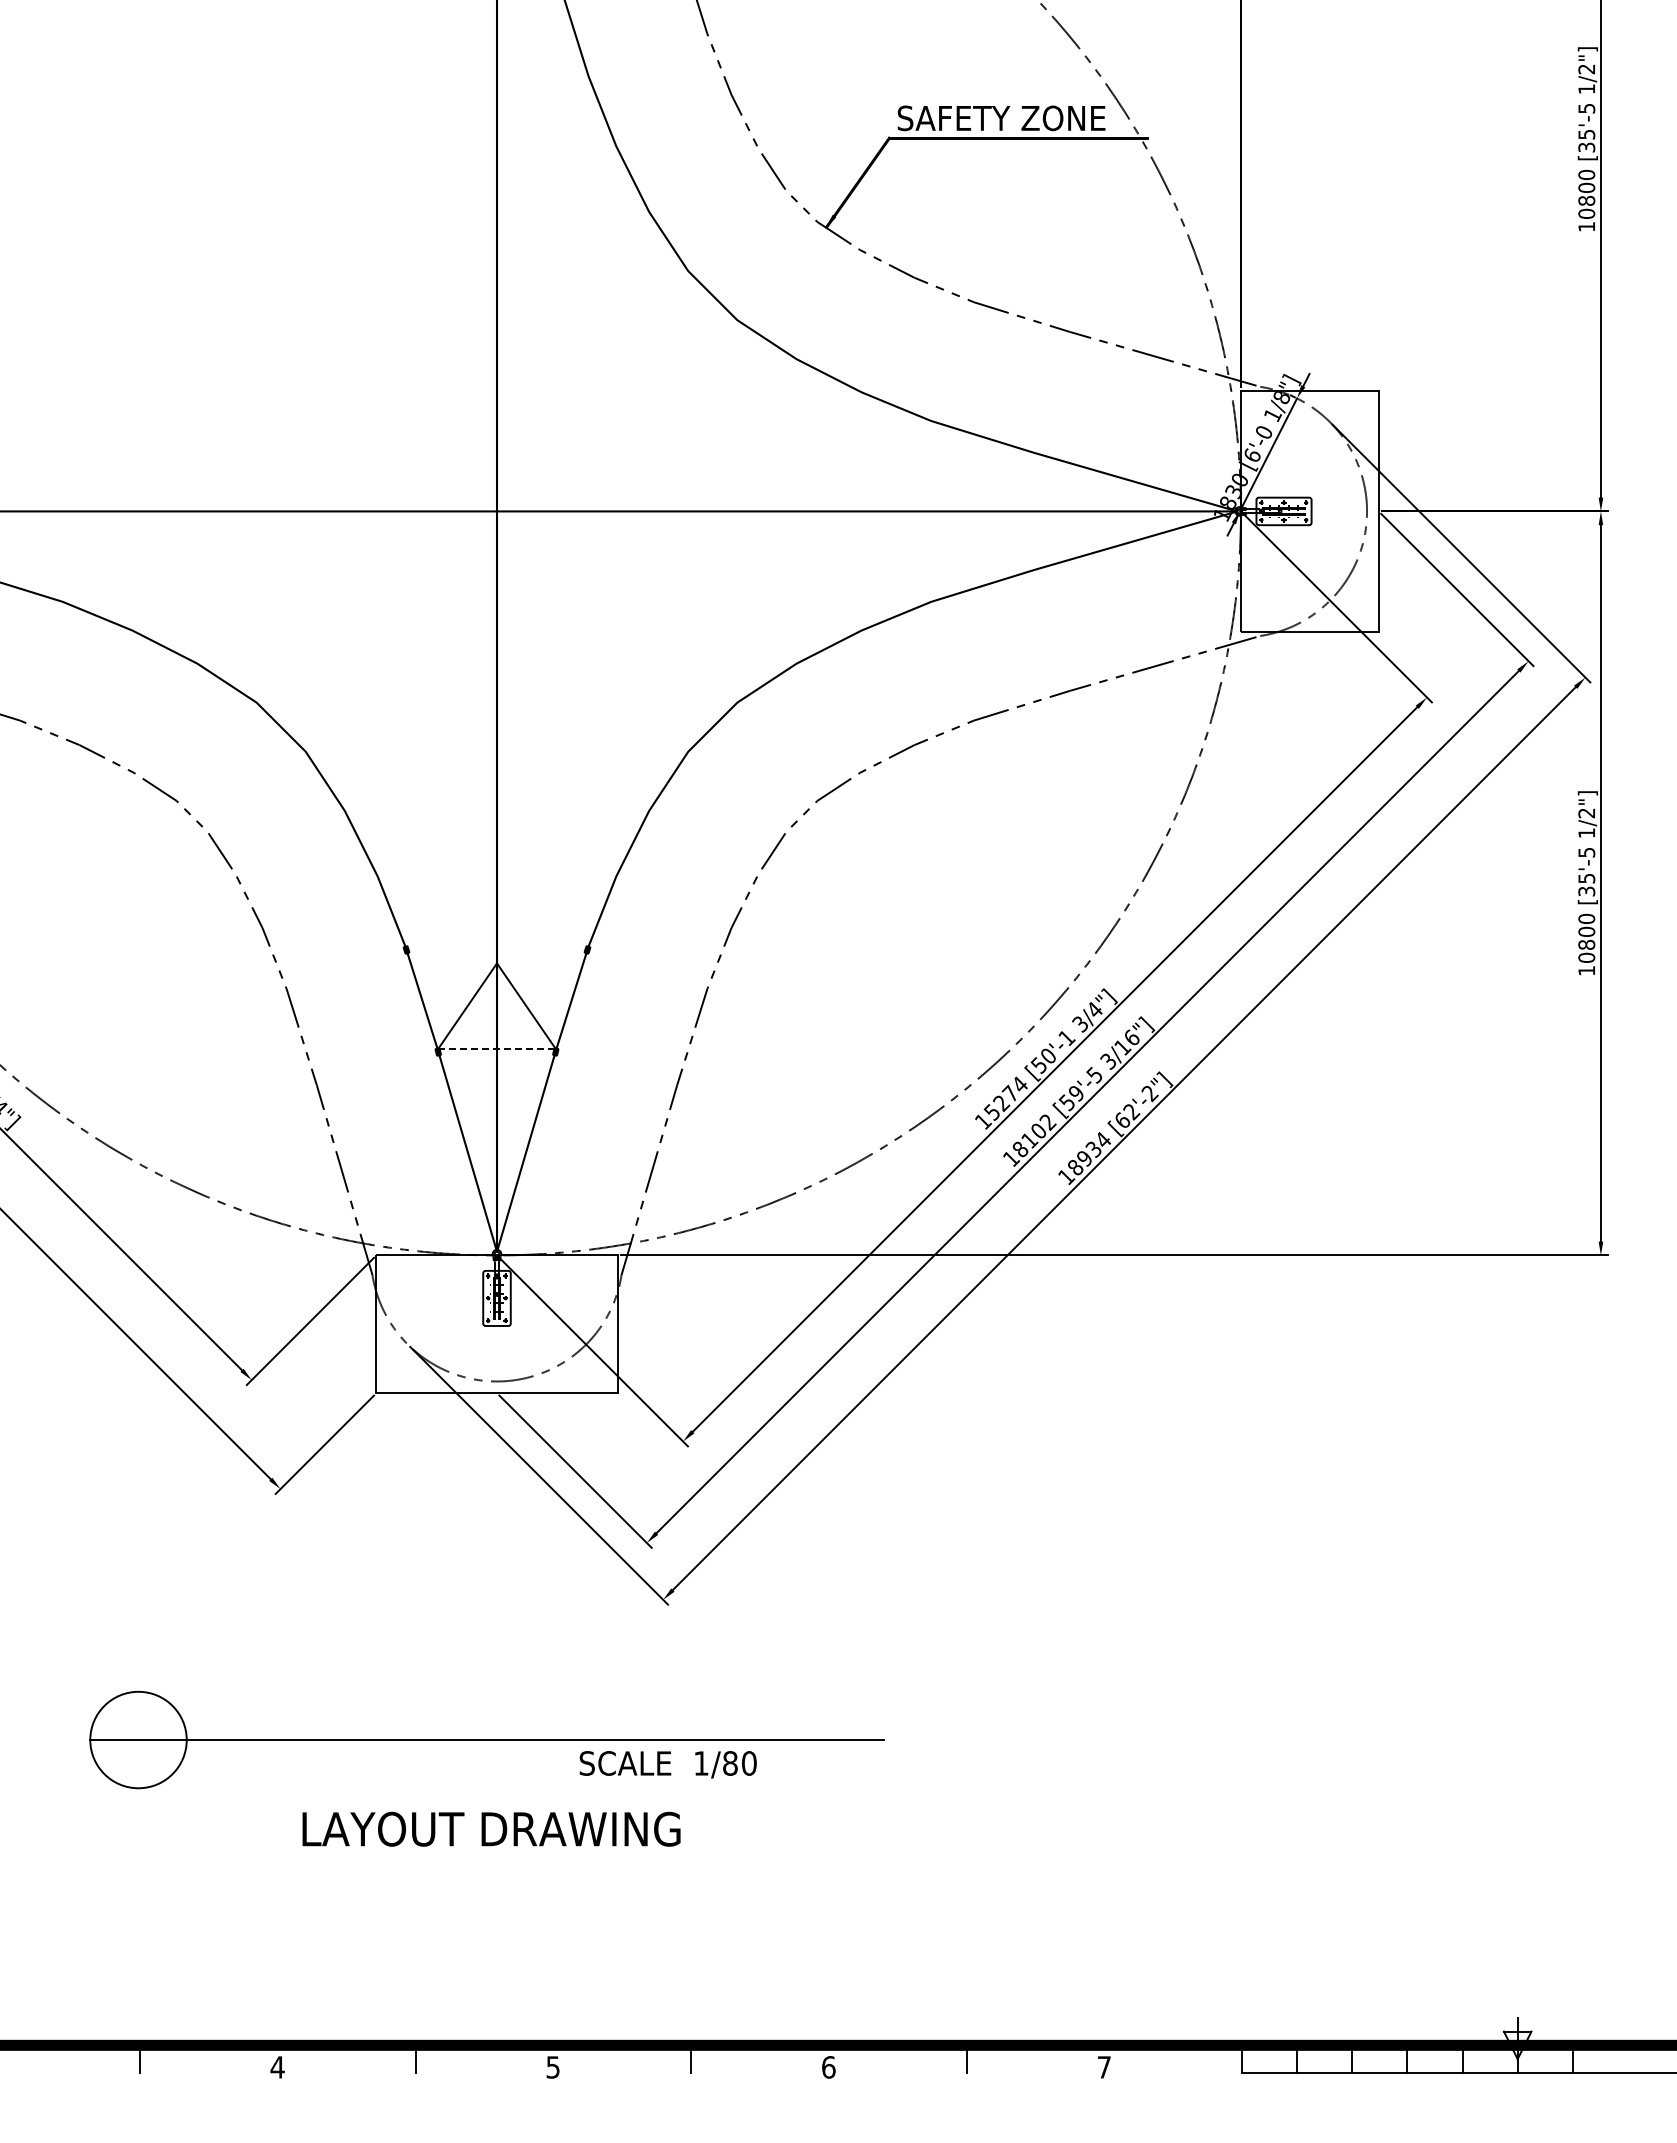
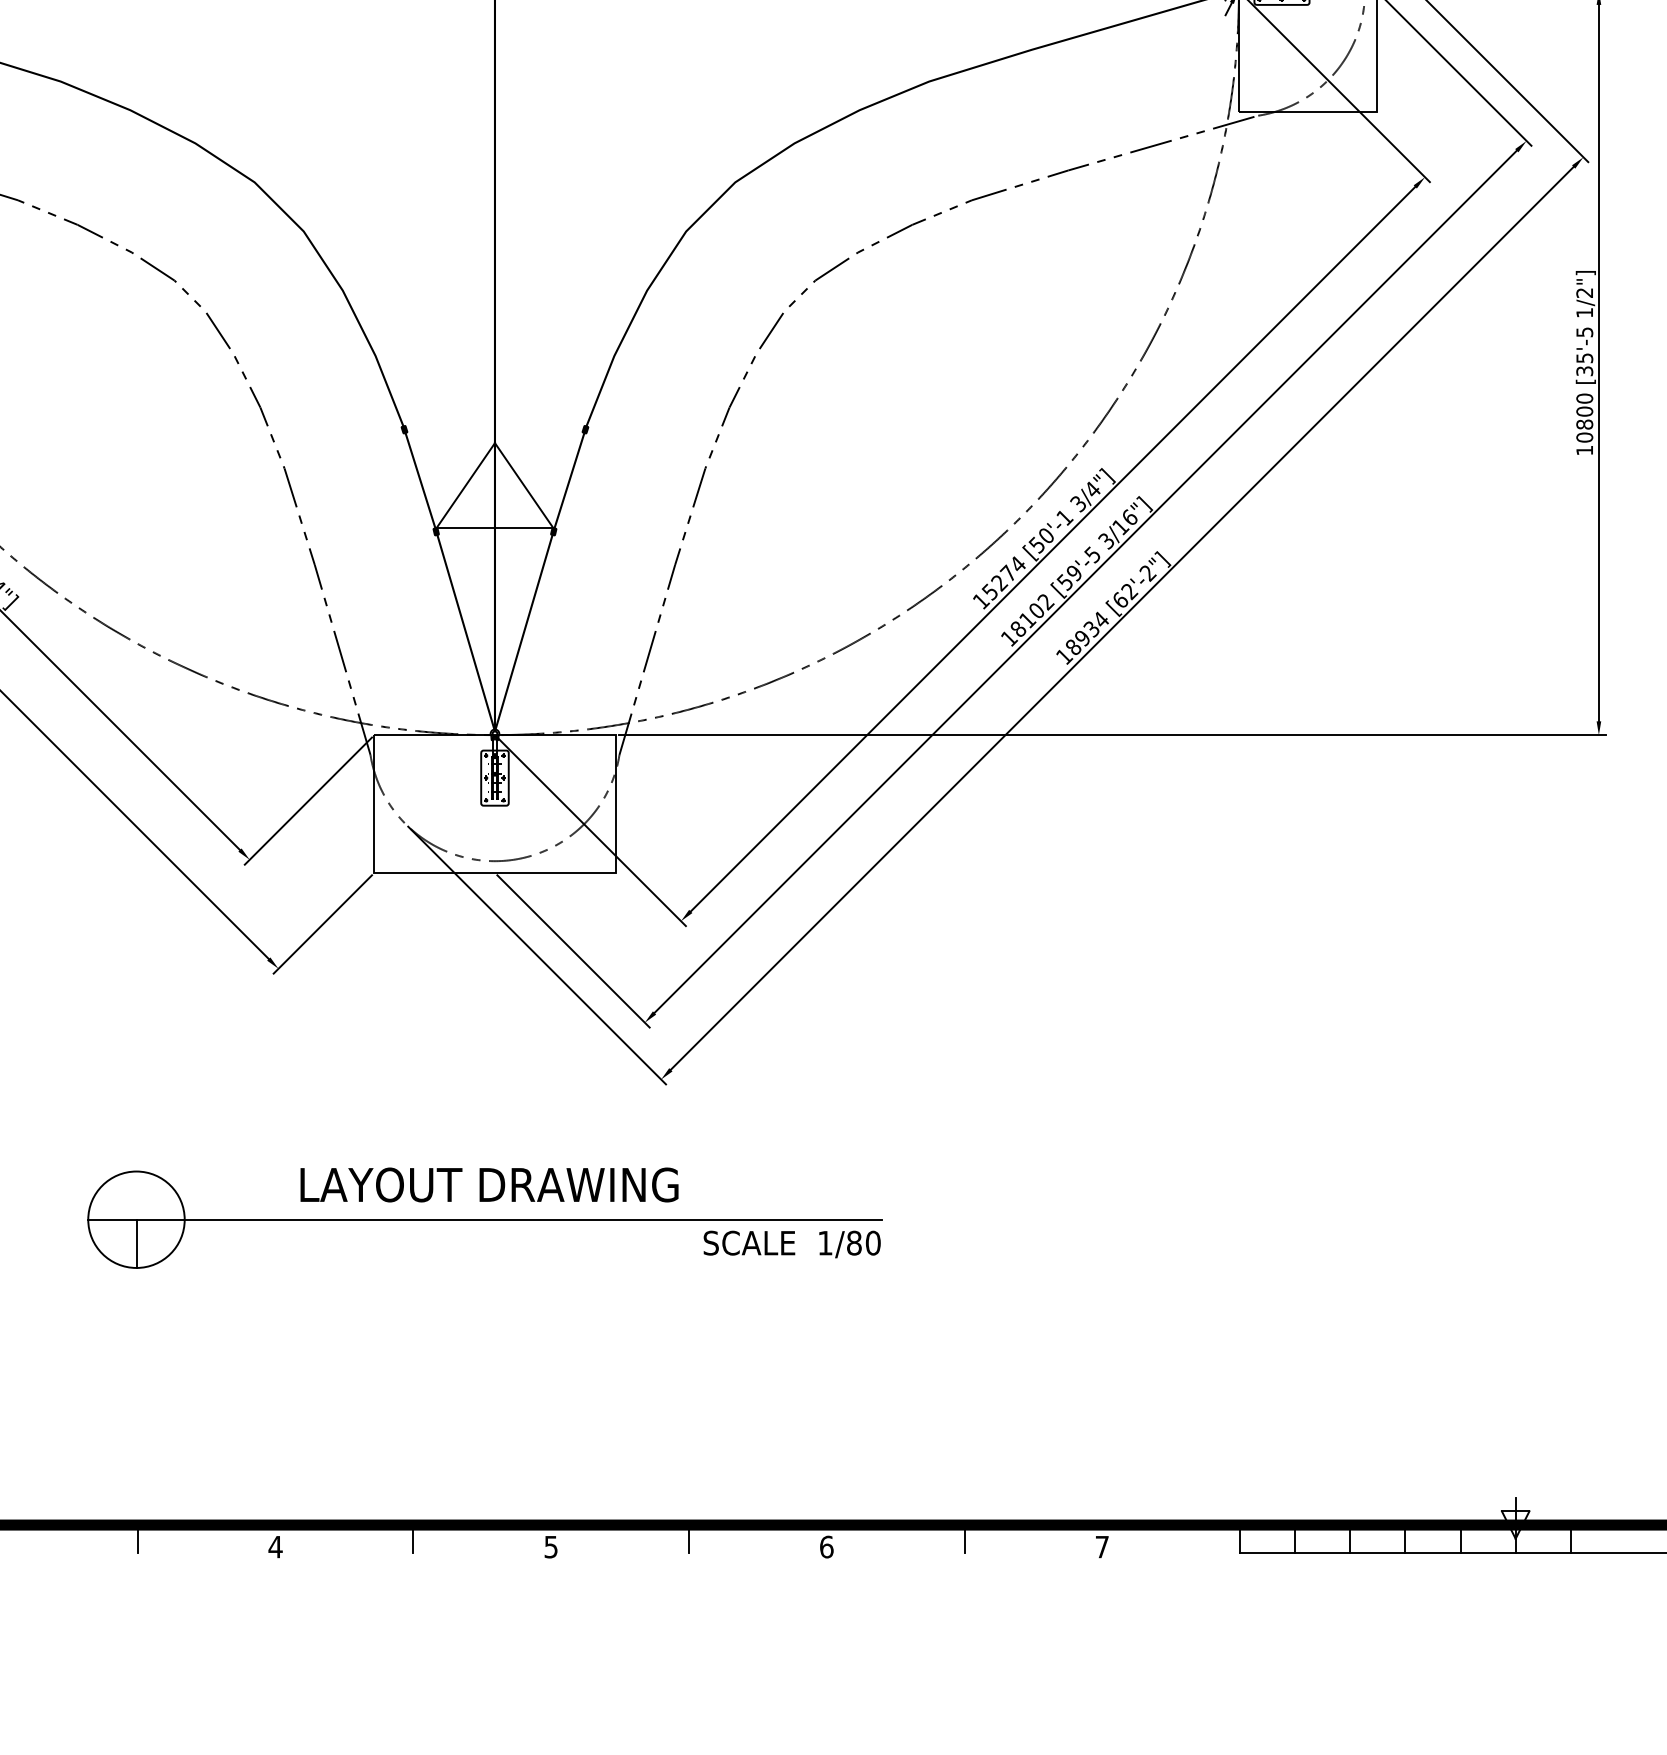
line: (497, 1048) -> (495, 528), dashed -> solid
line: (138, 1764) -> (136, 1244), added
text: (667, 1764) -> (791, 1244), moved
text: (491, 1828) -> (489, 1184), moved

